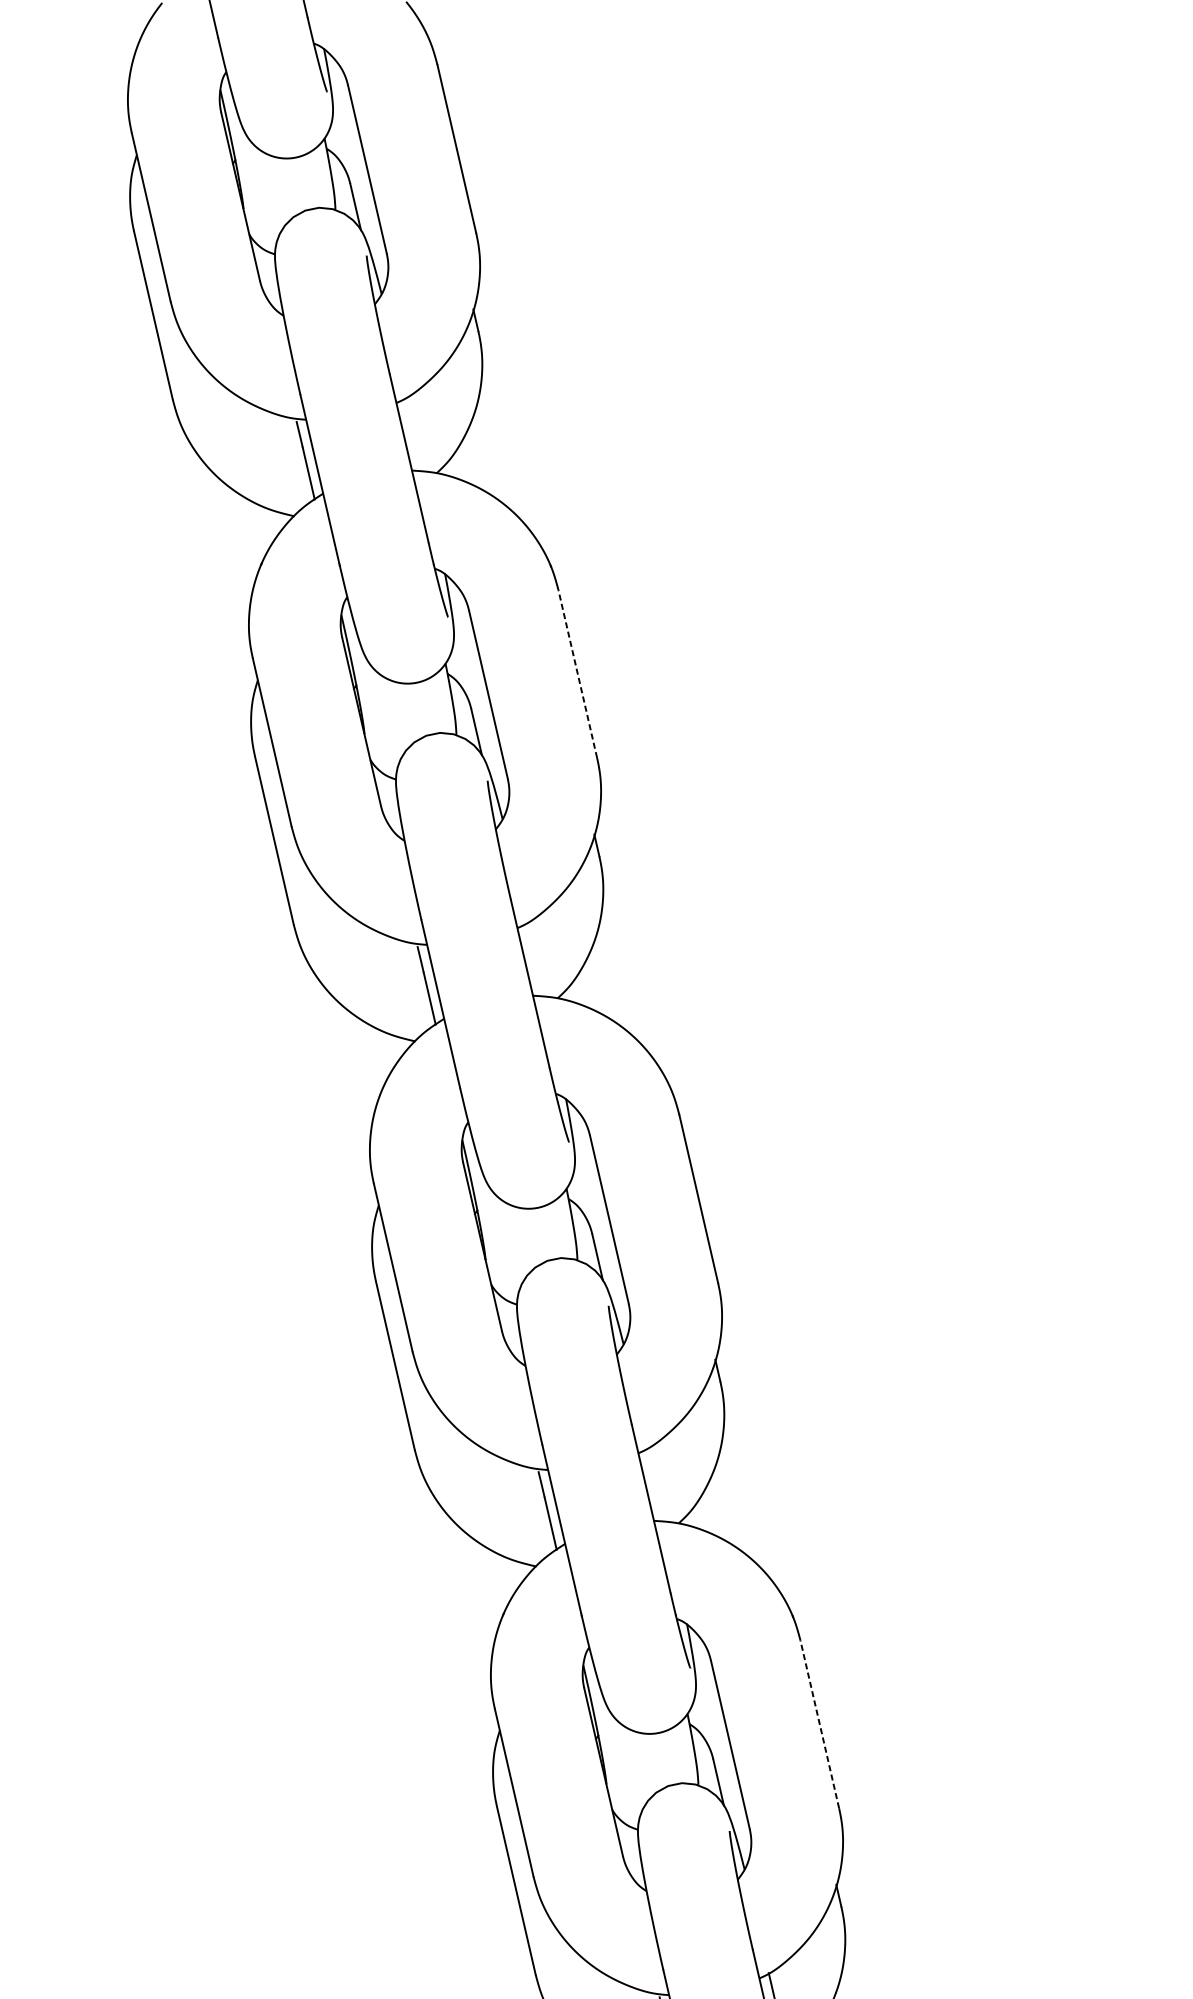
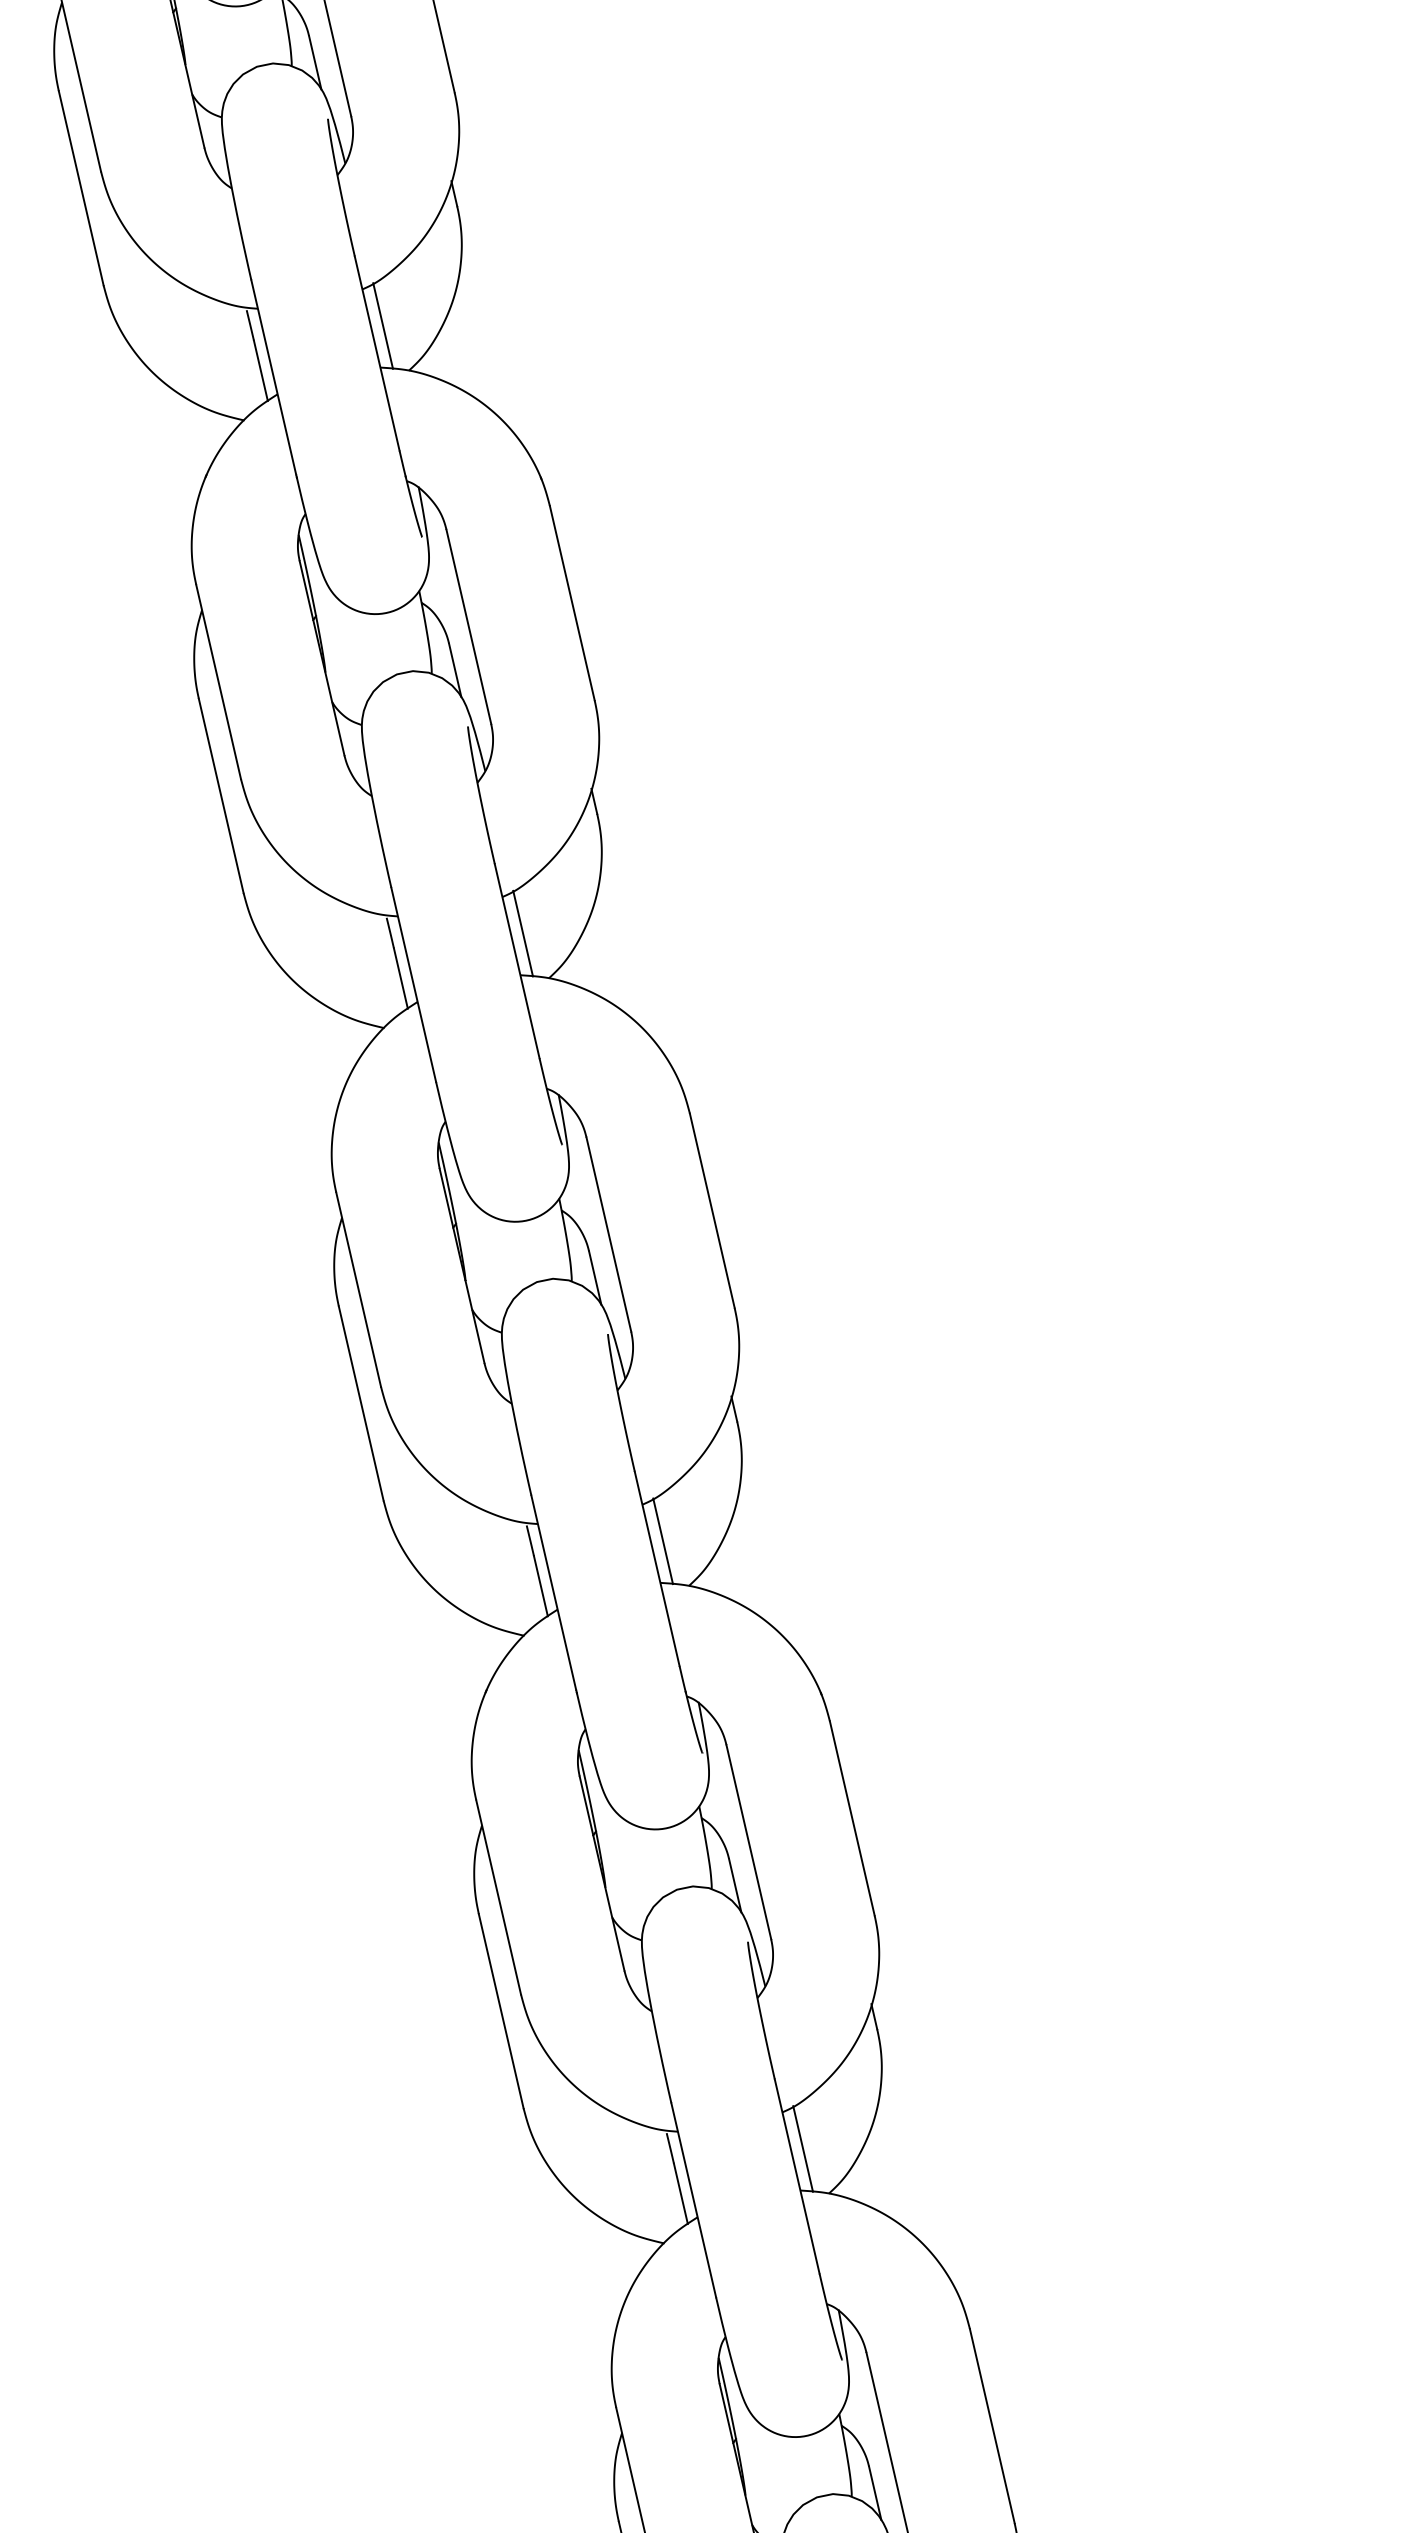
line: (413, 434) -> (382, 325), added
line: (578, 674) -> (572, 603), dashed -> solid
line: (534, 959) -> (522, 933), added
line: (655, 1485) -> (662, 1541), added
line: (819, 1724) -> (852, 1818), dashed -> solid

